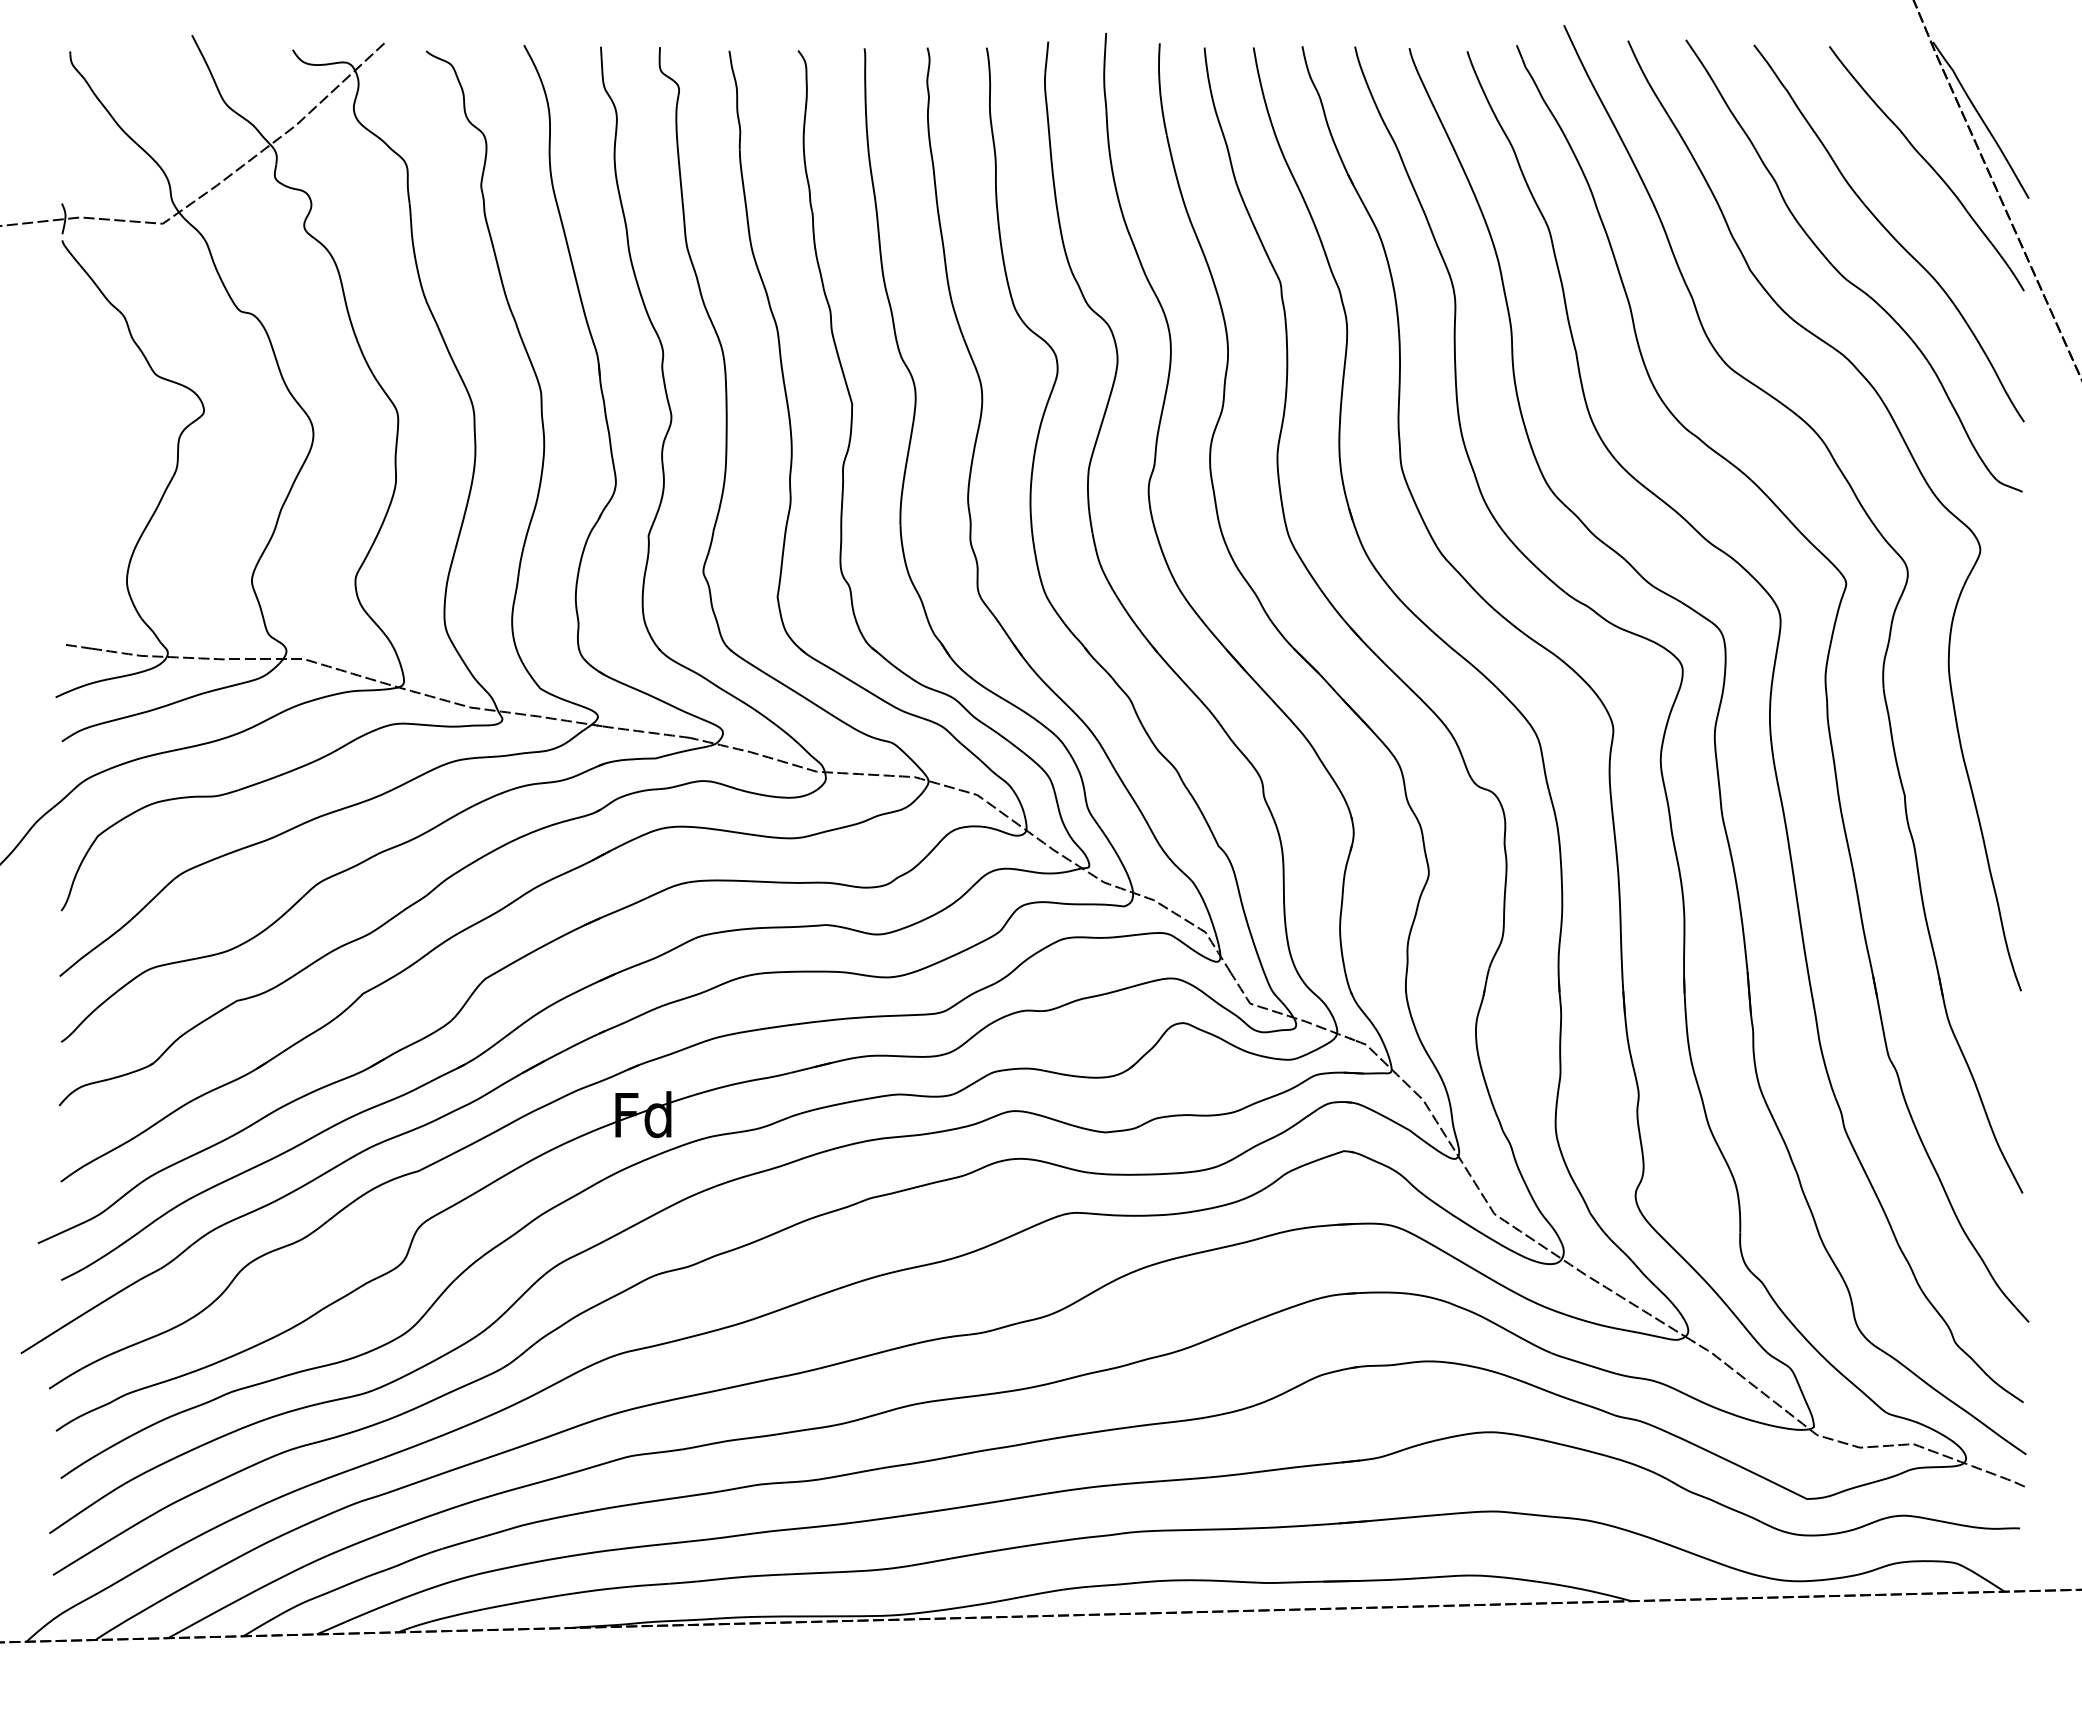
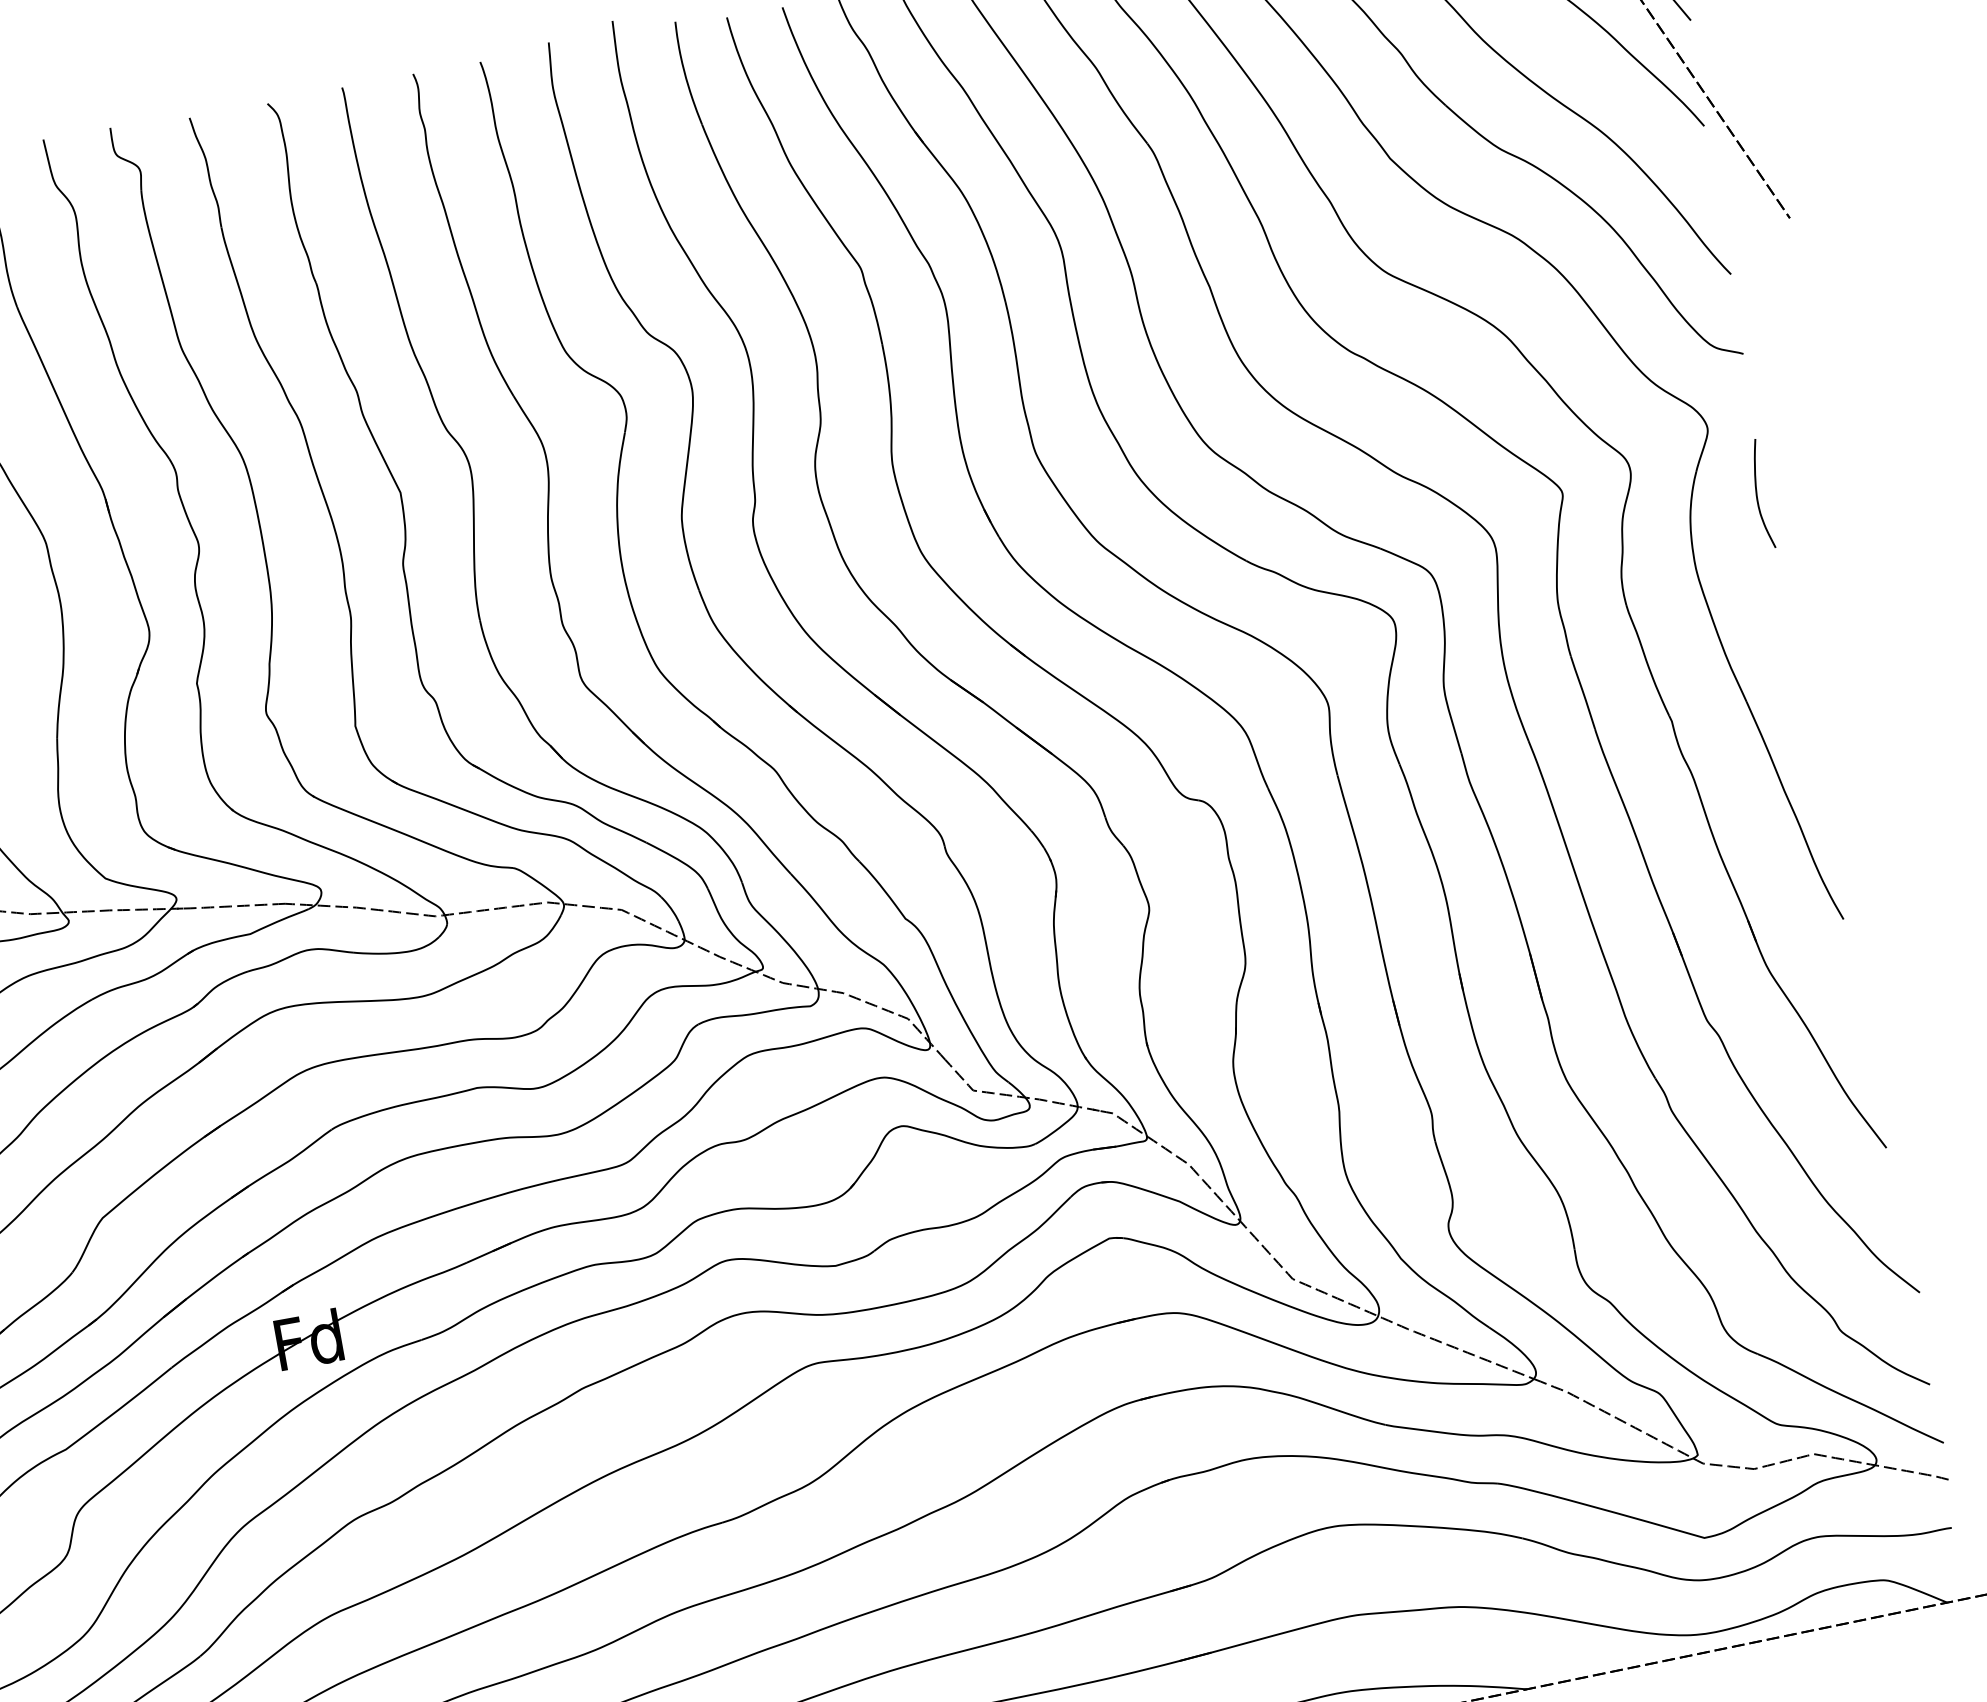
curve: (2013, 614) -> (1758, 494), added

